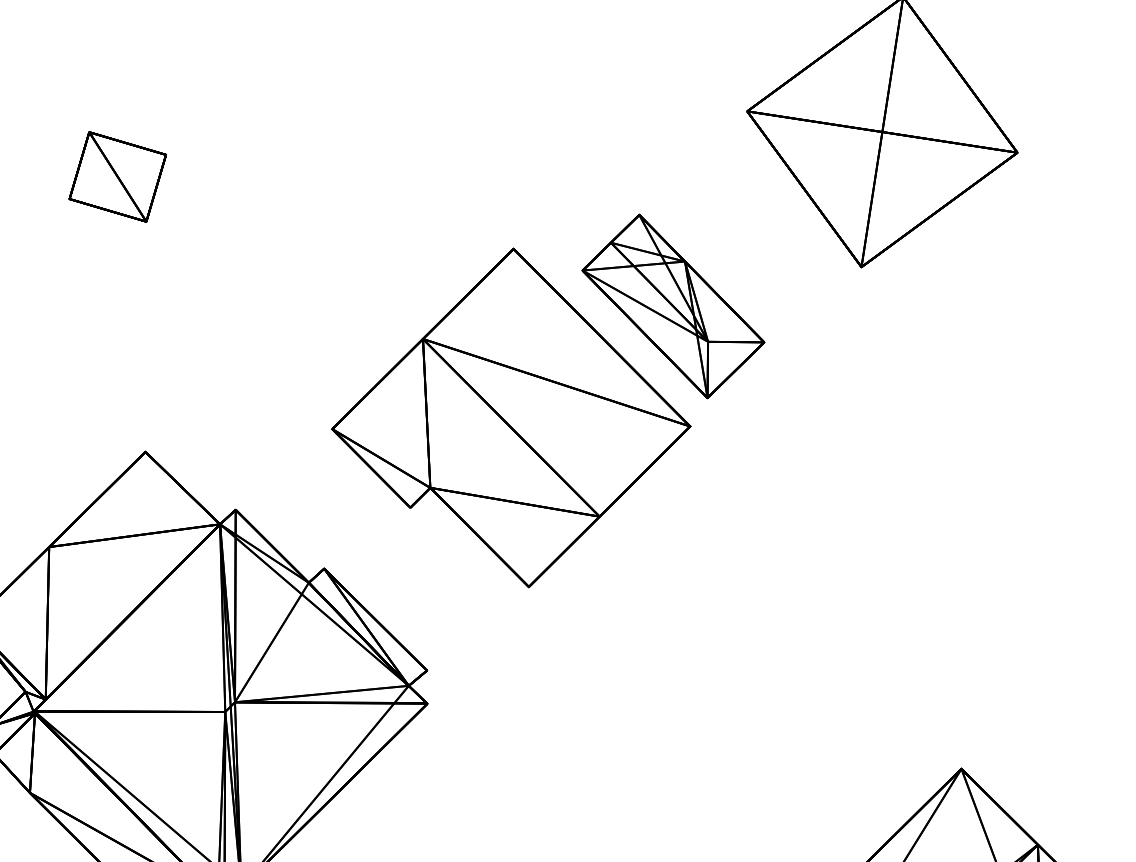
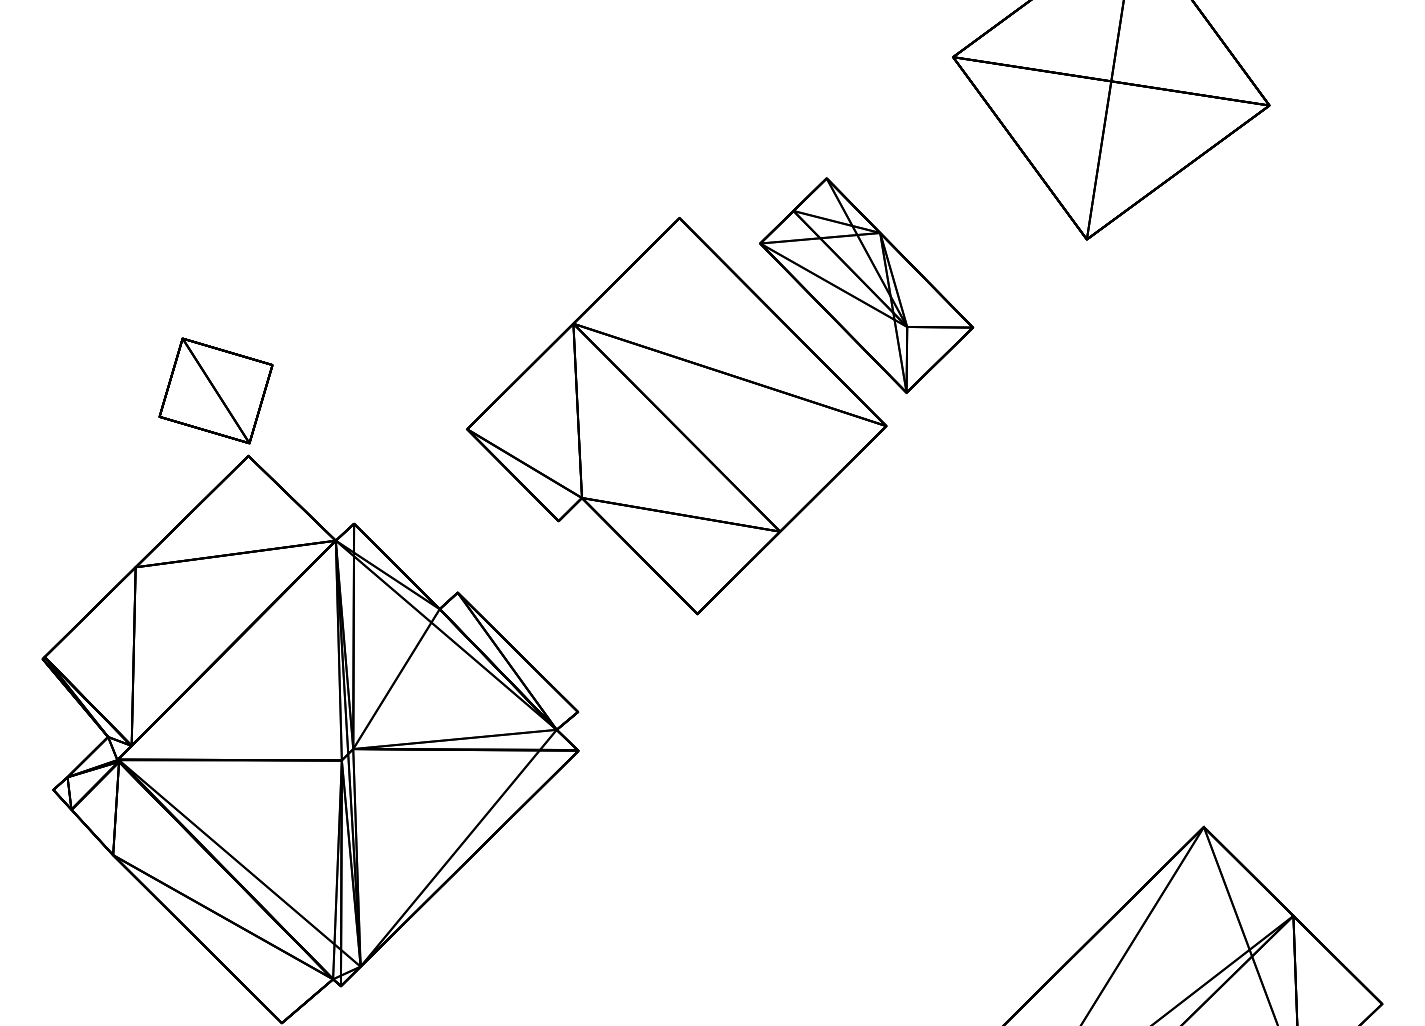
part: (117, 176) -> (215, 390), moved

